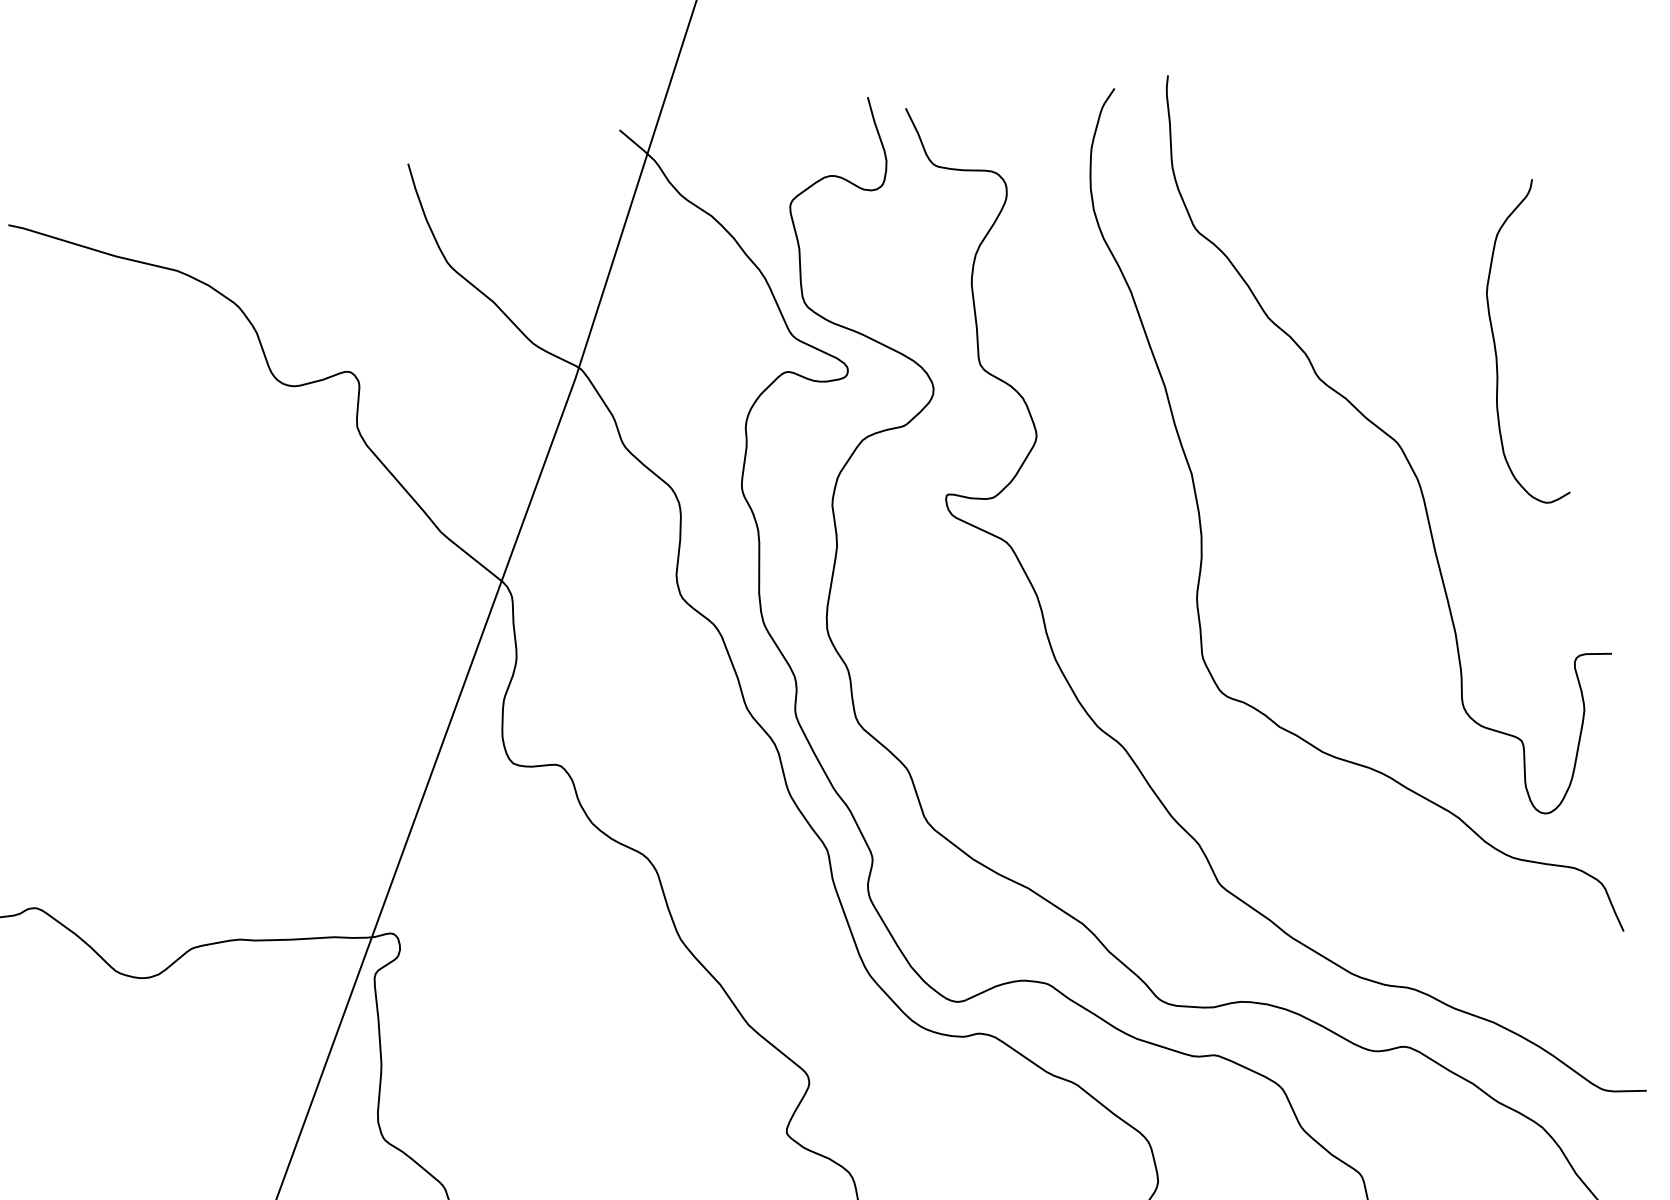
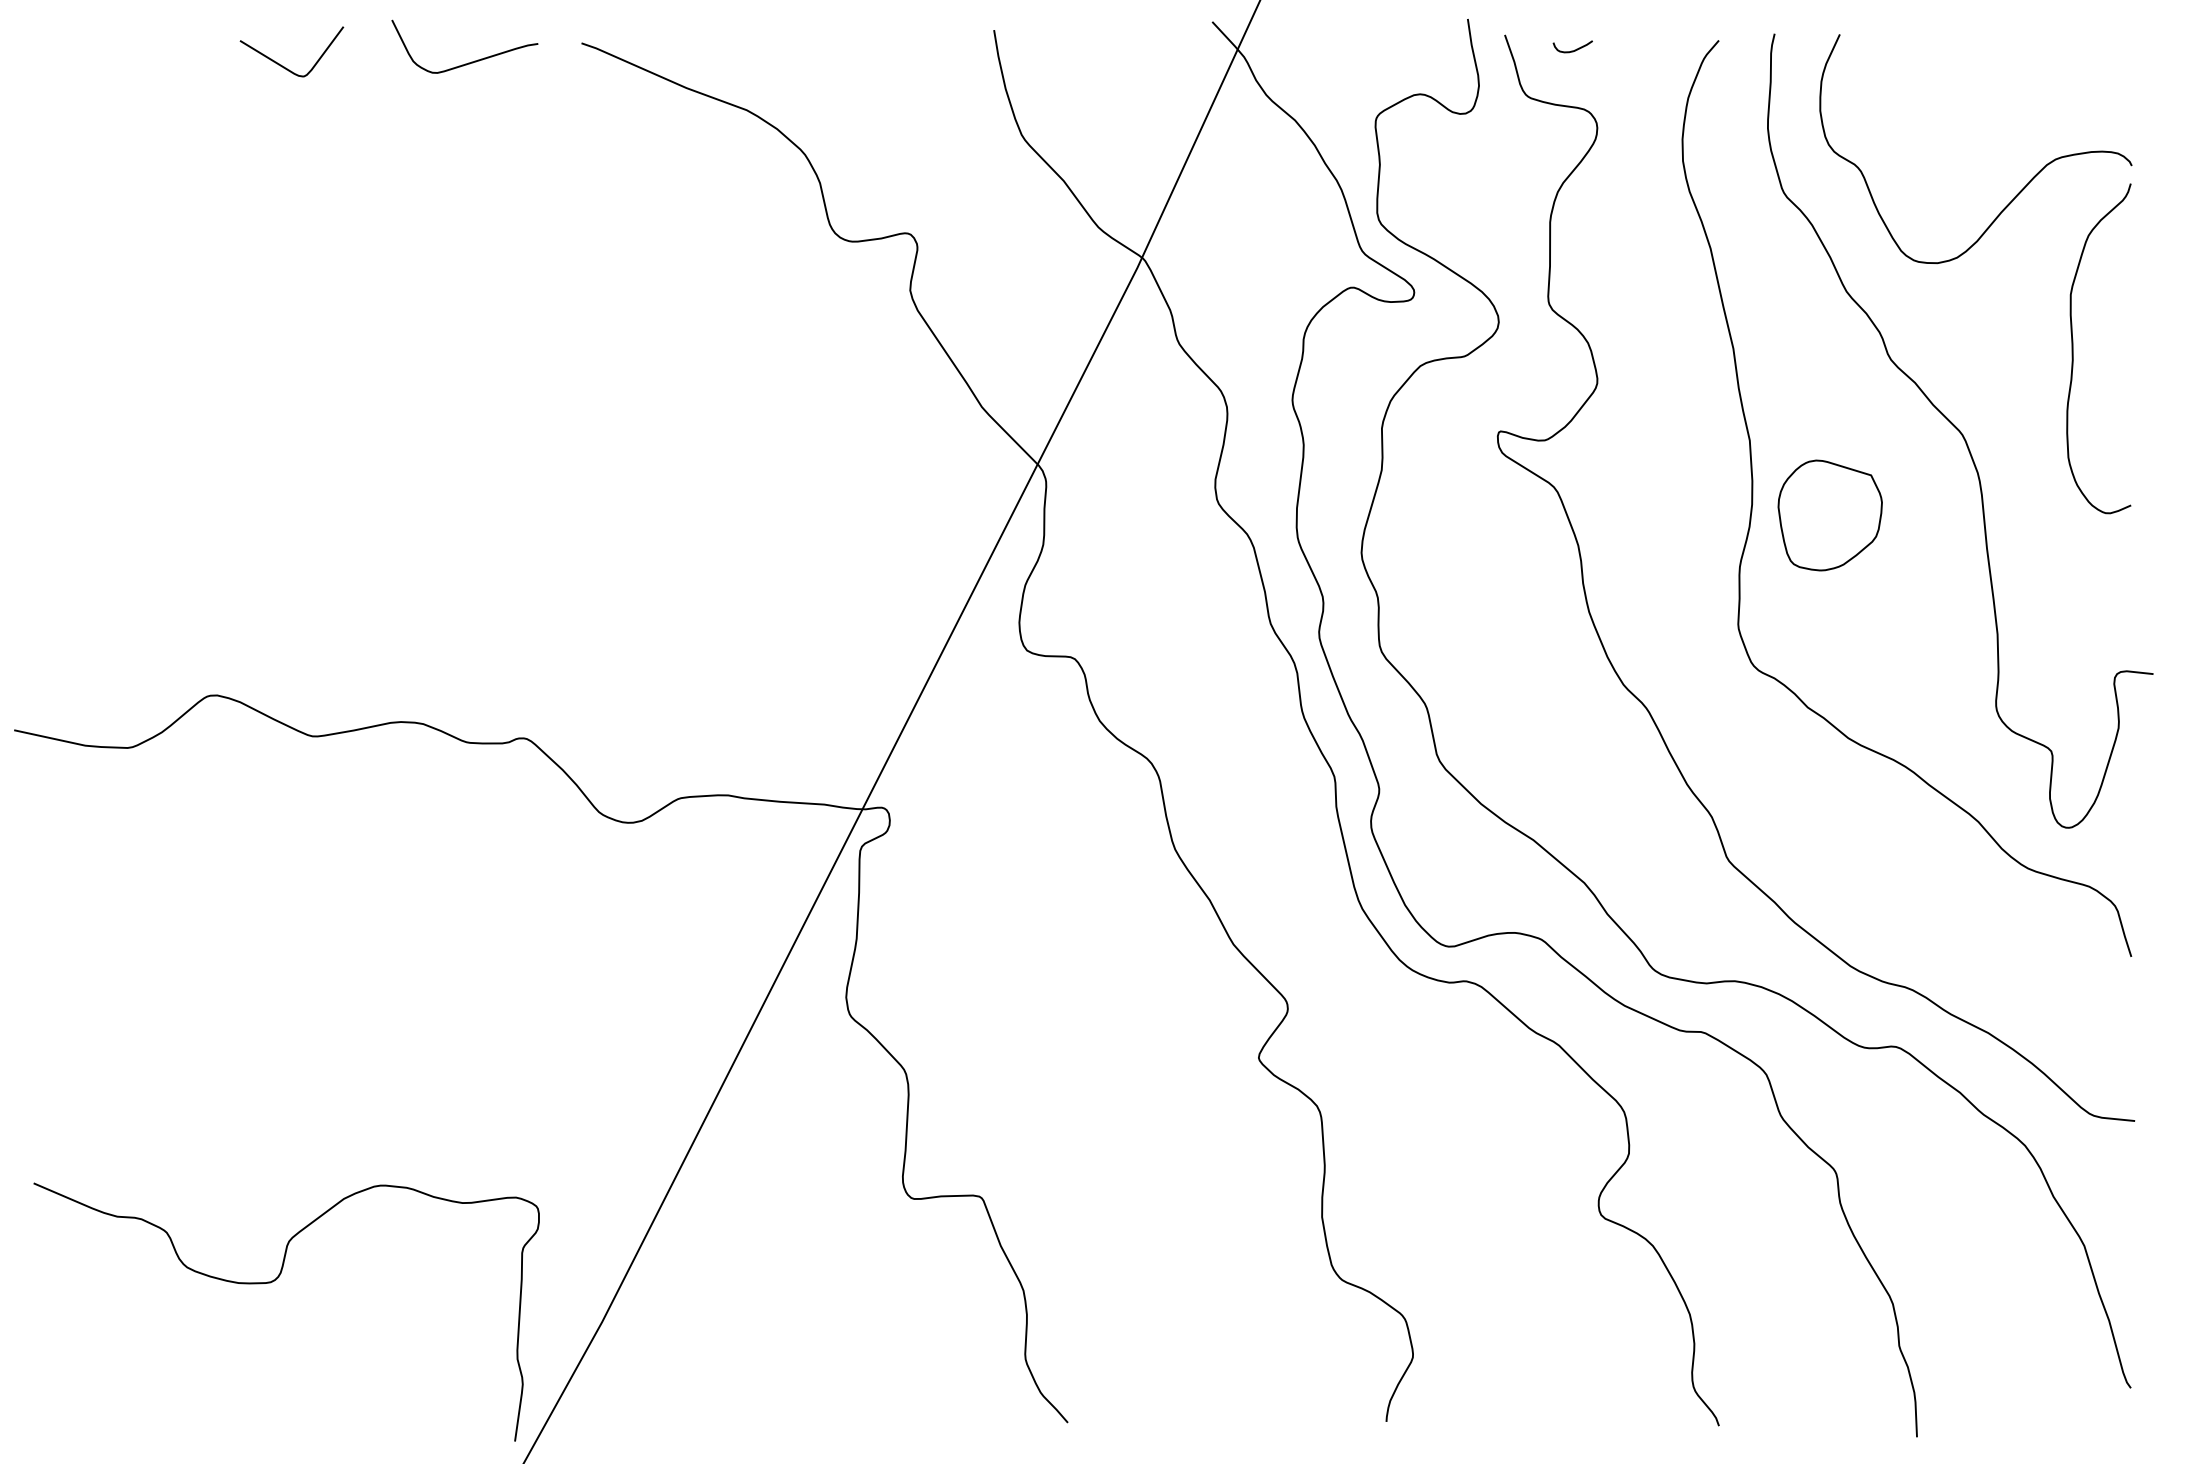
curve: (975, 114) -> (1574, 49), added
curve: (1423, 201) -> (2018, 192), added
part: (1278, 537) -> (1829, 515), added

